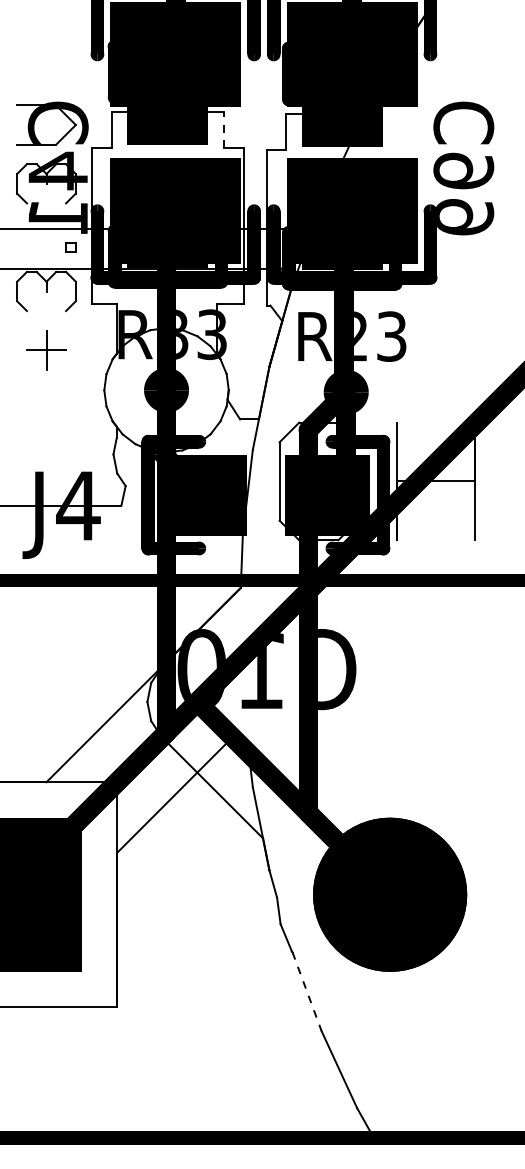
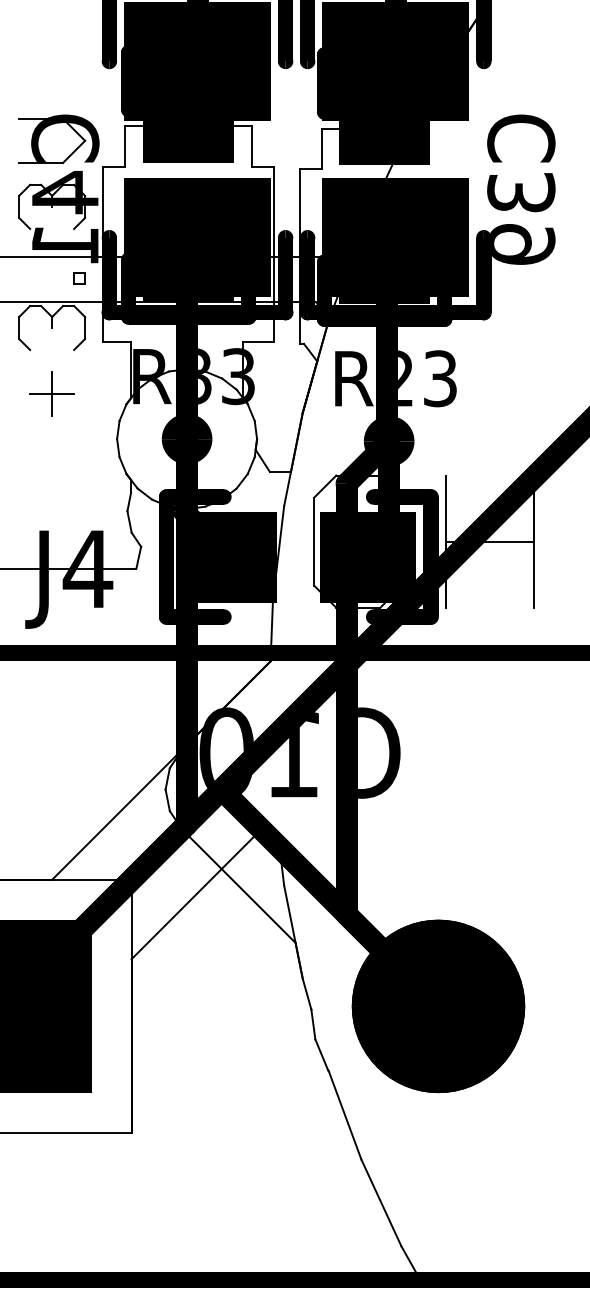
line: (223, 130) -> (251, 146), dashed -> solid
text: (463, 170) -> (521, 192), C99 -> C39
line: (307, 991) -> (345, 1115), dashed -> solid

